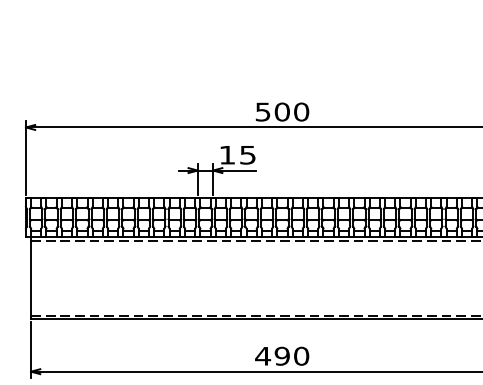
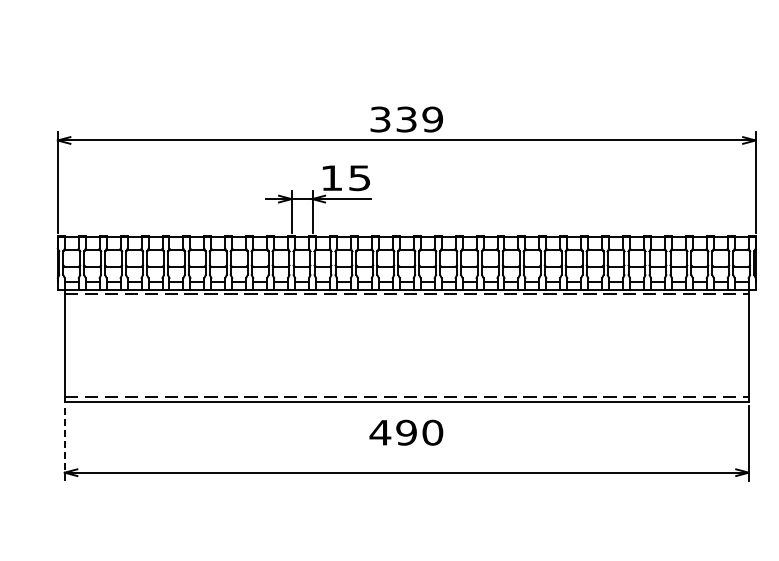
text: (282, 112) -> (407, 119), 500 -> 339
line: (30, 350) -> (64, 443), solid -> dashed
text: (282, 356) -> (406, 432), moved

